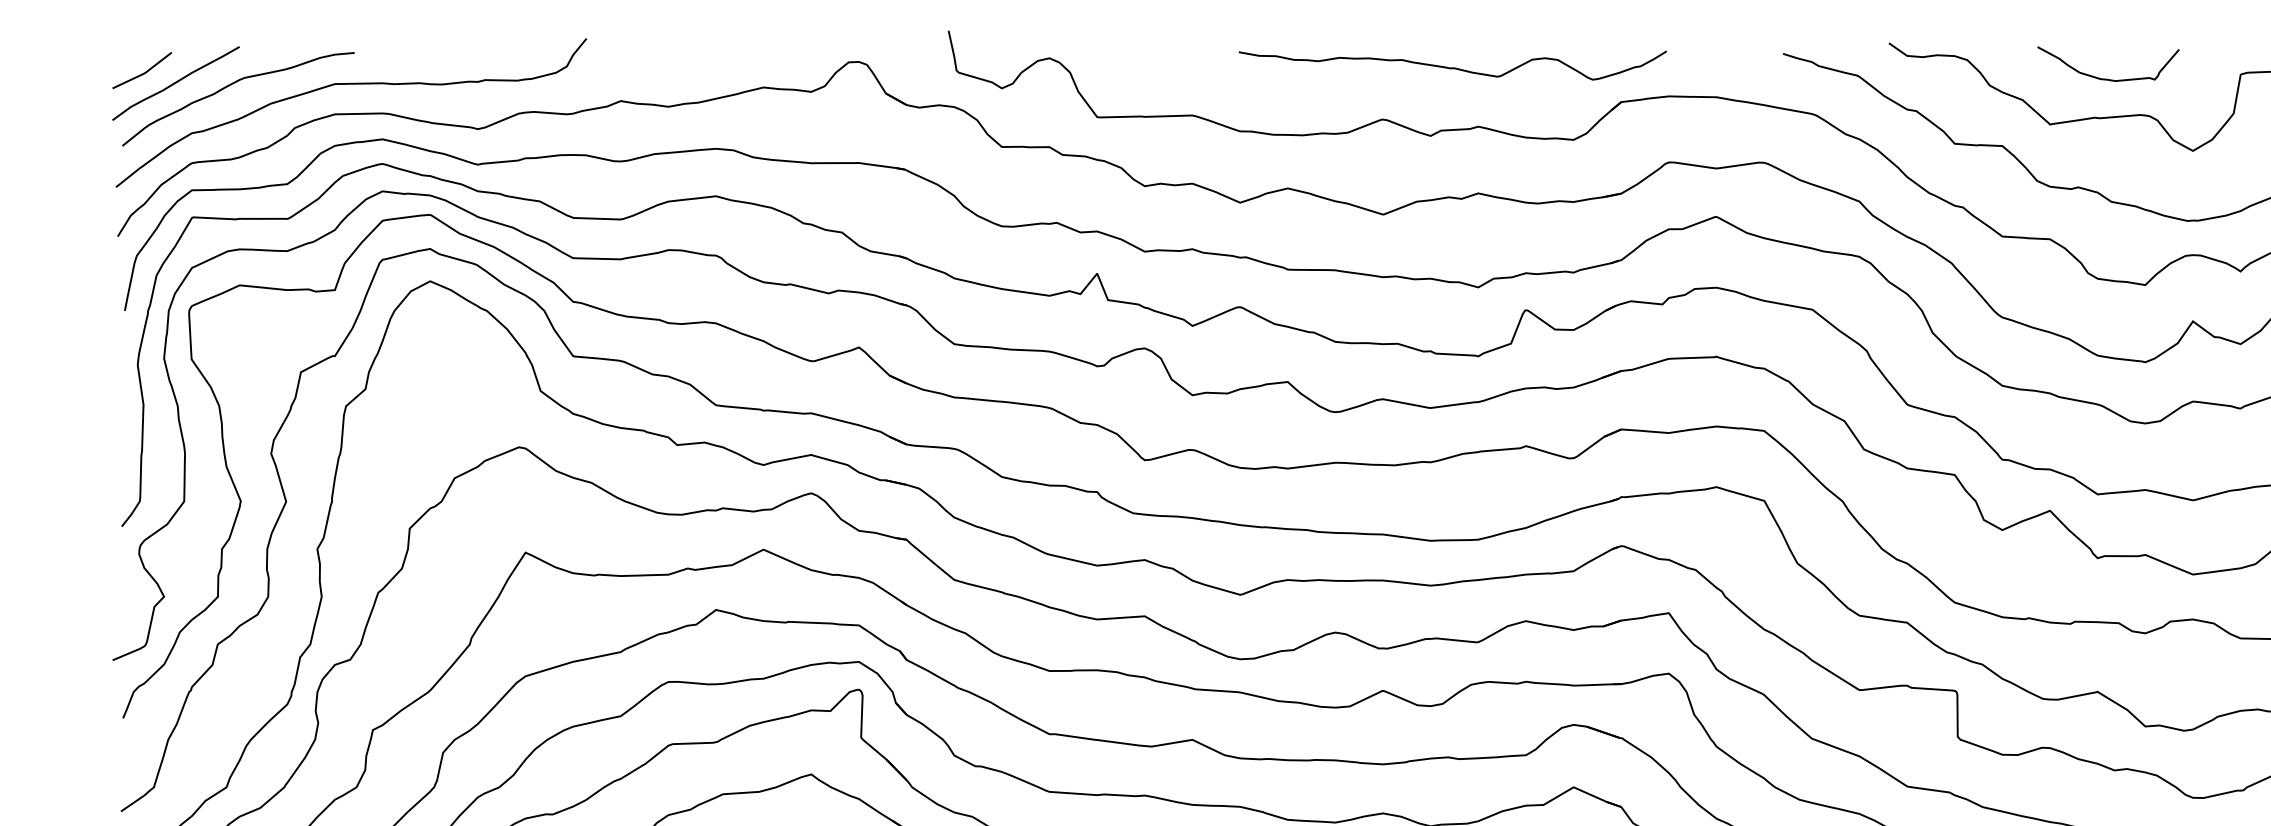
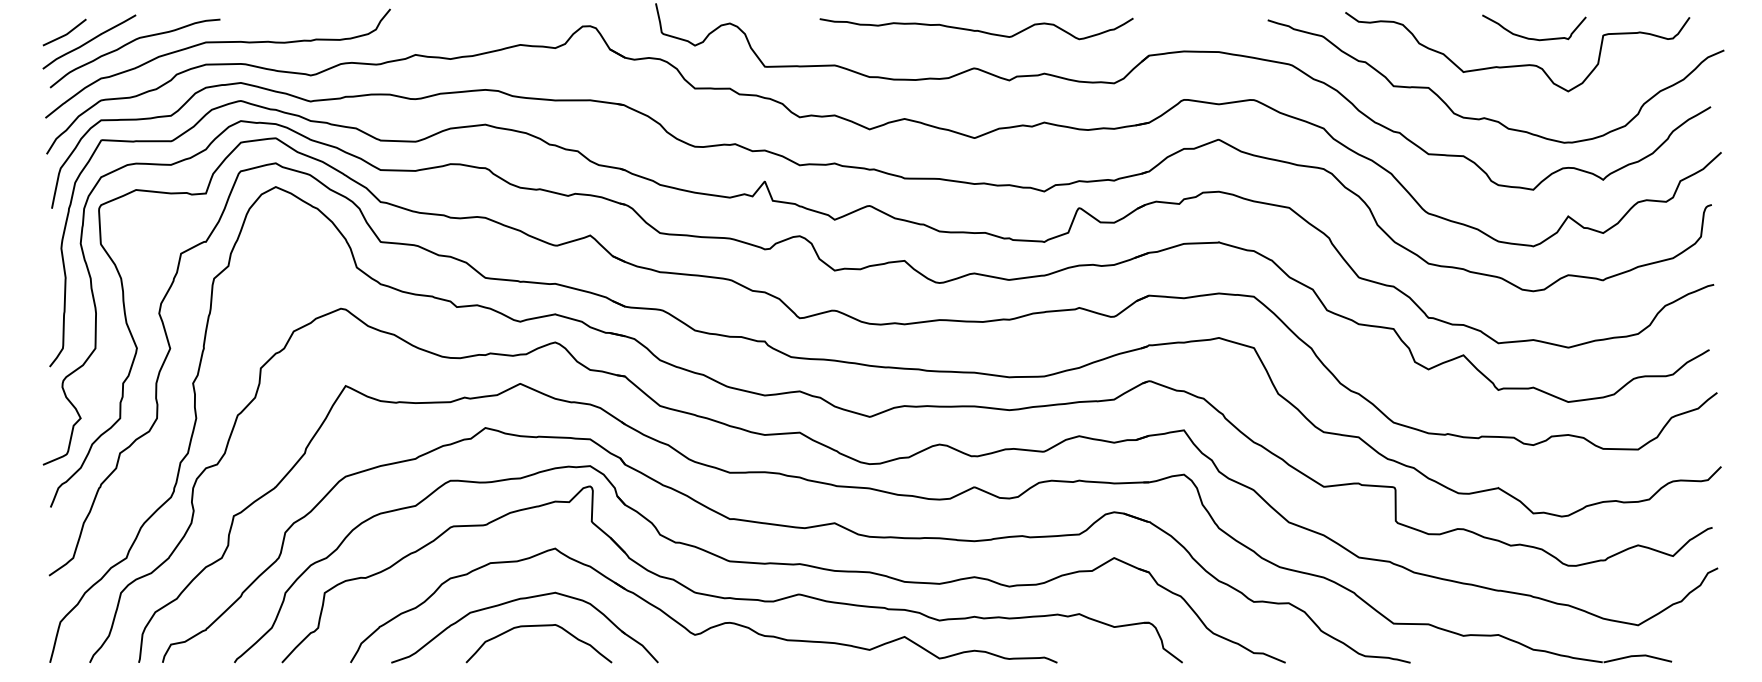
curve: (1452, 67) -> (976, 30), moved
curve: (2108, 78) -> (1534, 38), moved

